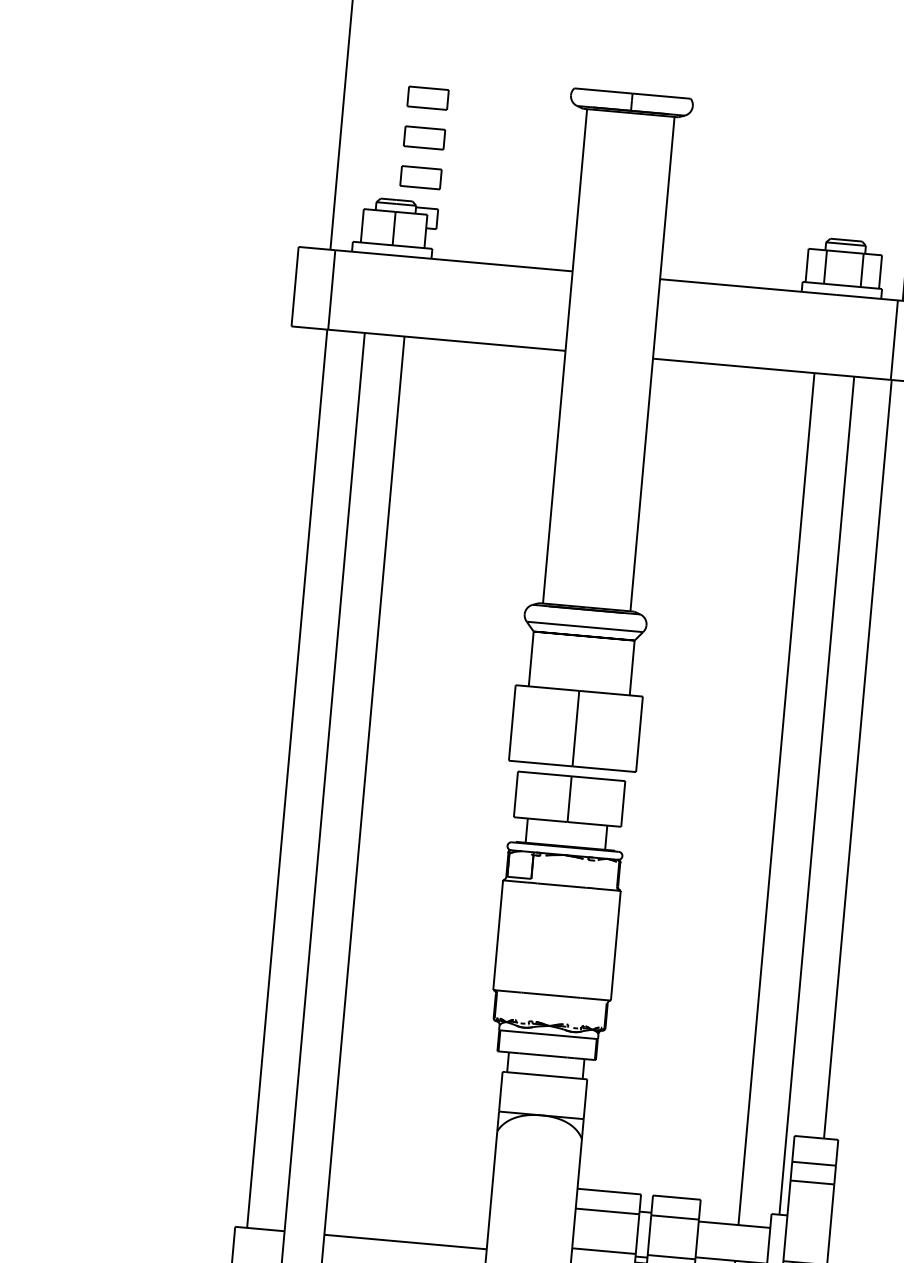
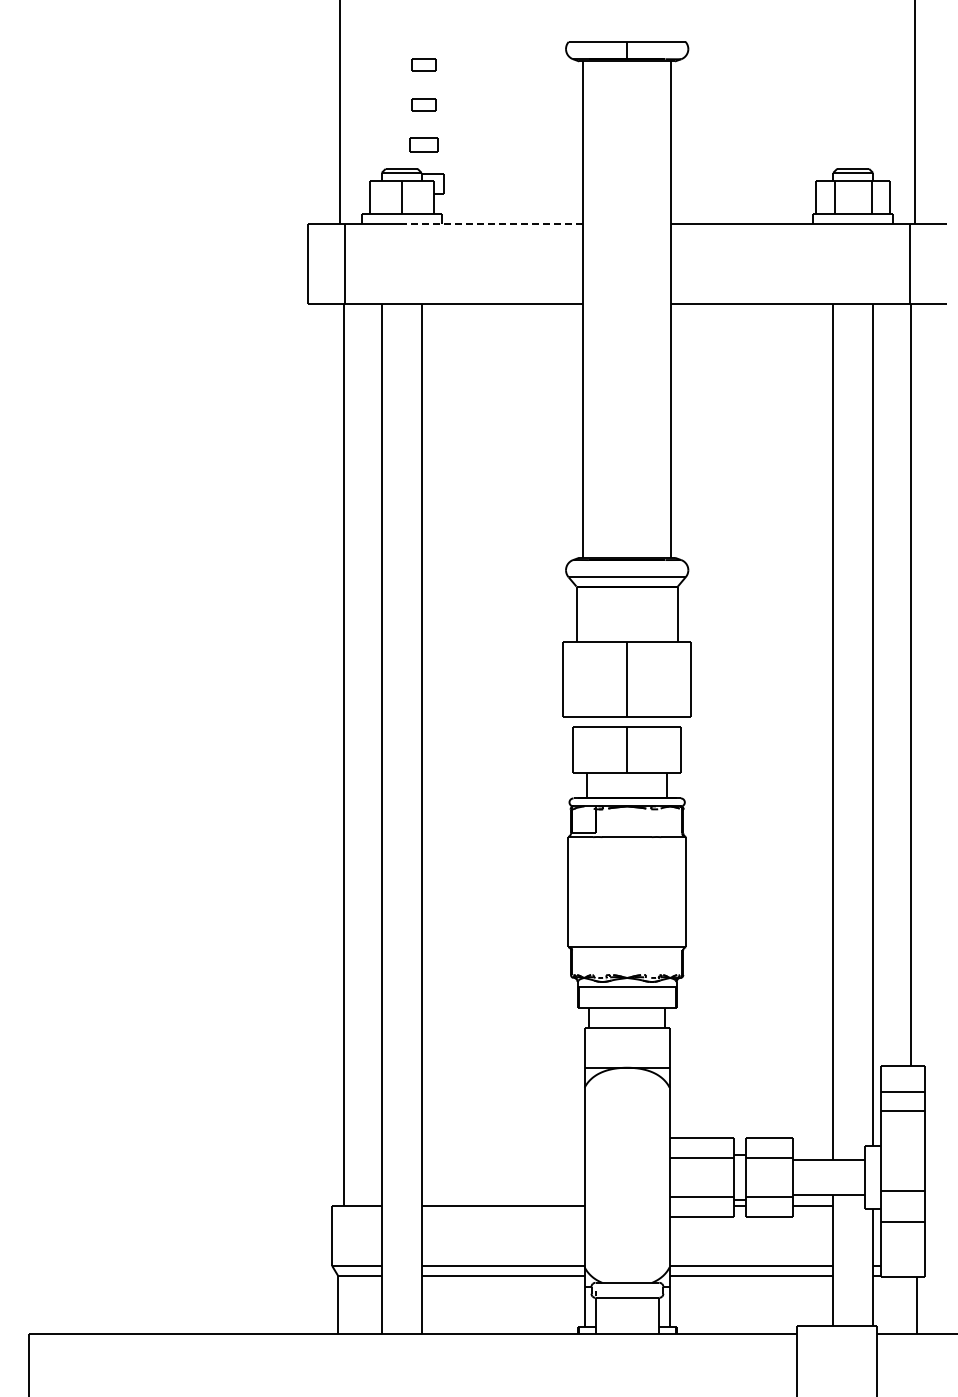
part: (427, 97) -> (423, 64), size x0.6
part: (424, 137) -> (423, 104), size x0.6
part: (420, 177) -> (423, 144), size x0.7
line: (484, 263) -> (494, 224), solid -> dashed

